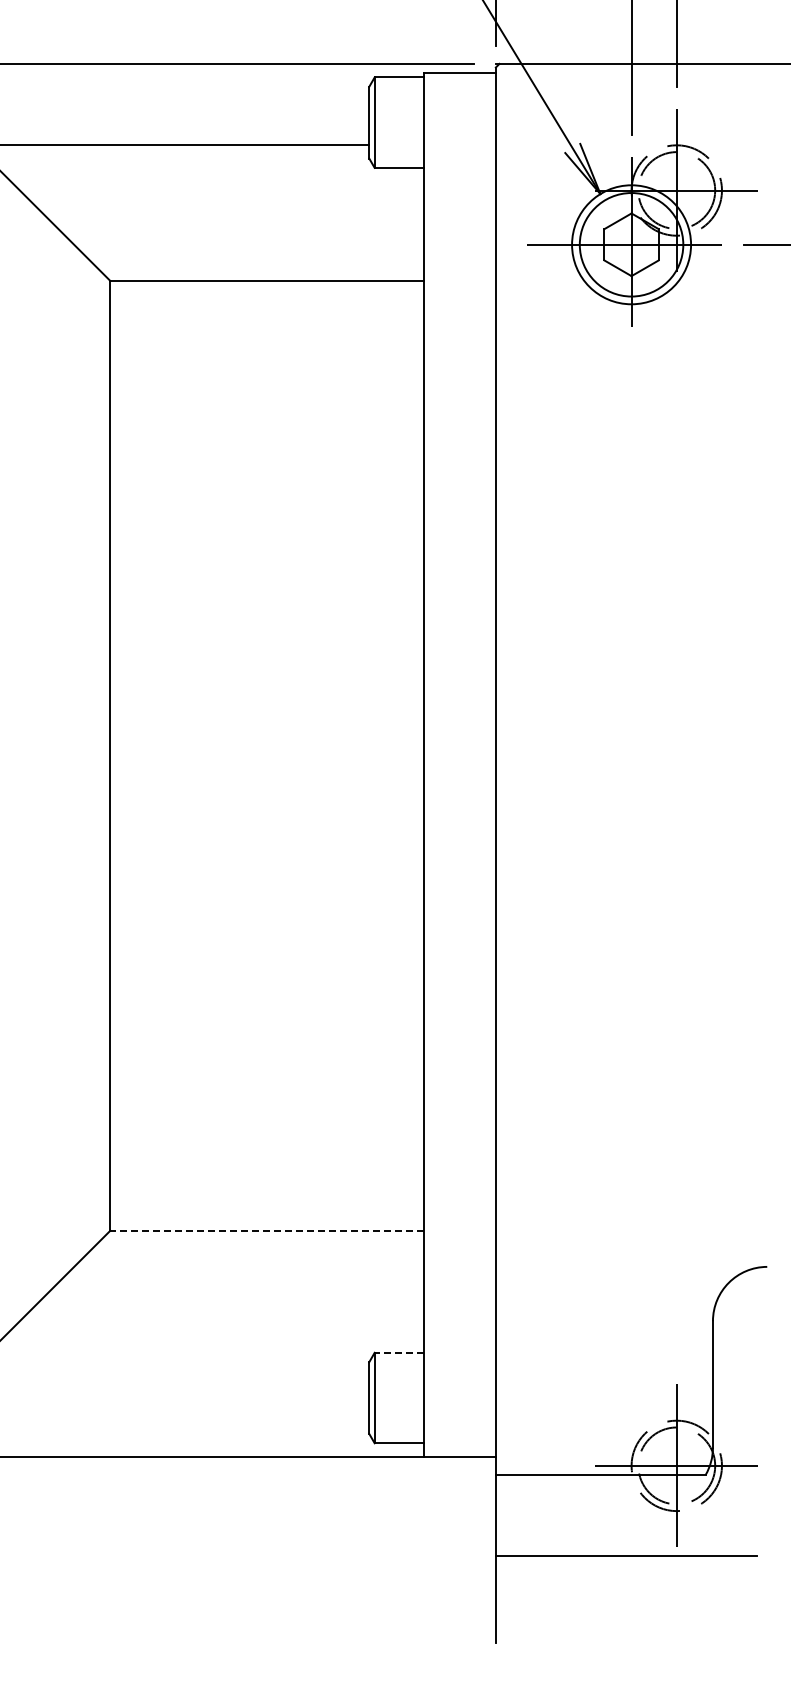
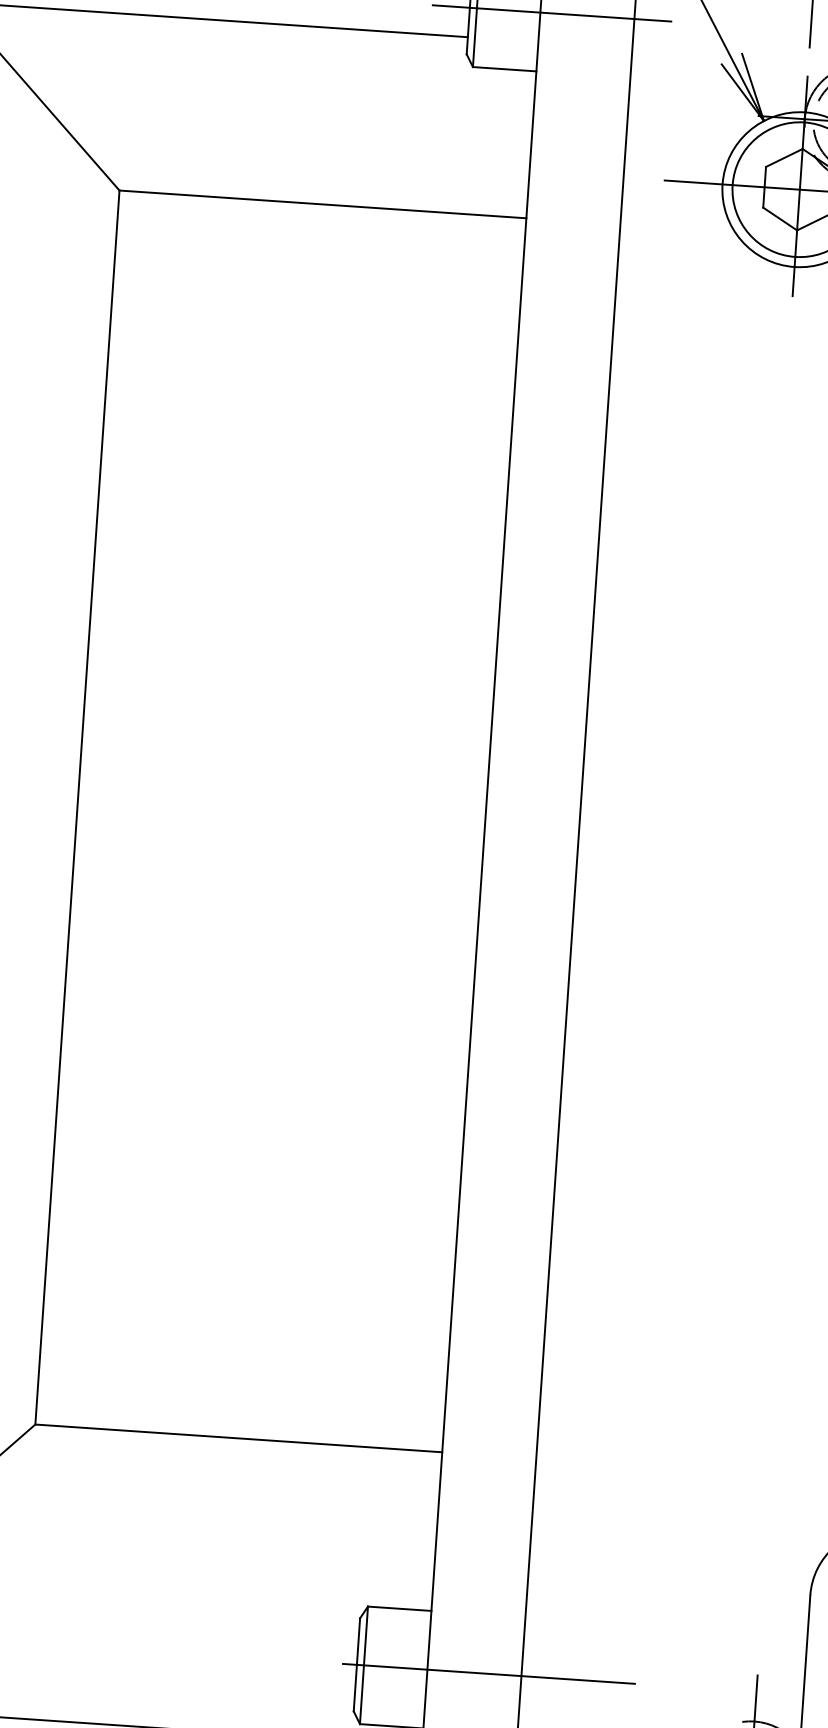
line: (432, 122) -> (552, 13), added
line: (266, 1230) -> (238, 1438), dashed -> solid
line: (398, 1352) -> (398, 1608), dashed -> solid
line: (458, 1398) -> (472, 1673), added

